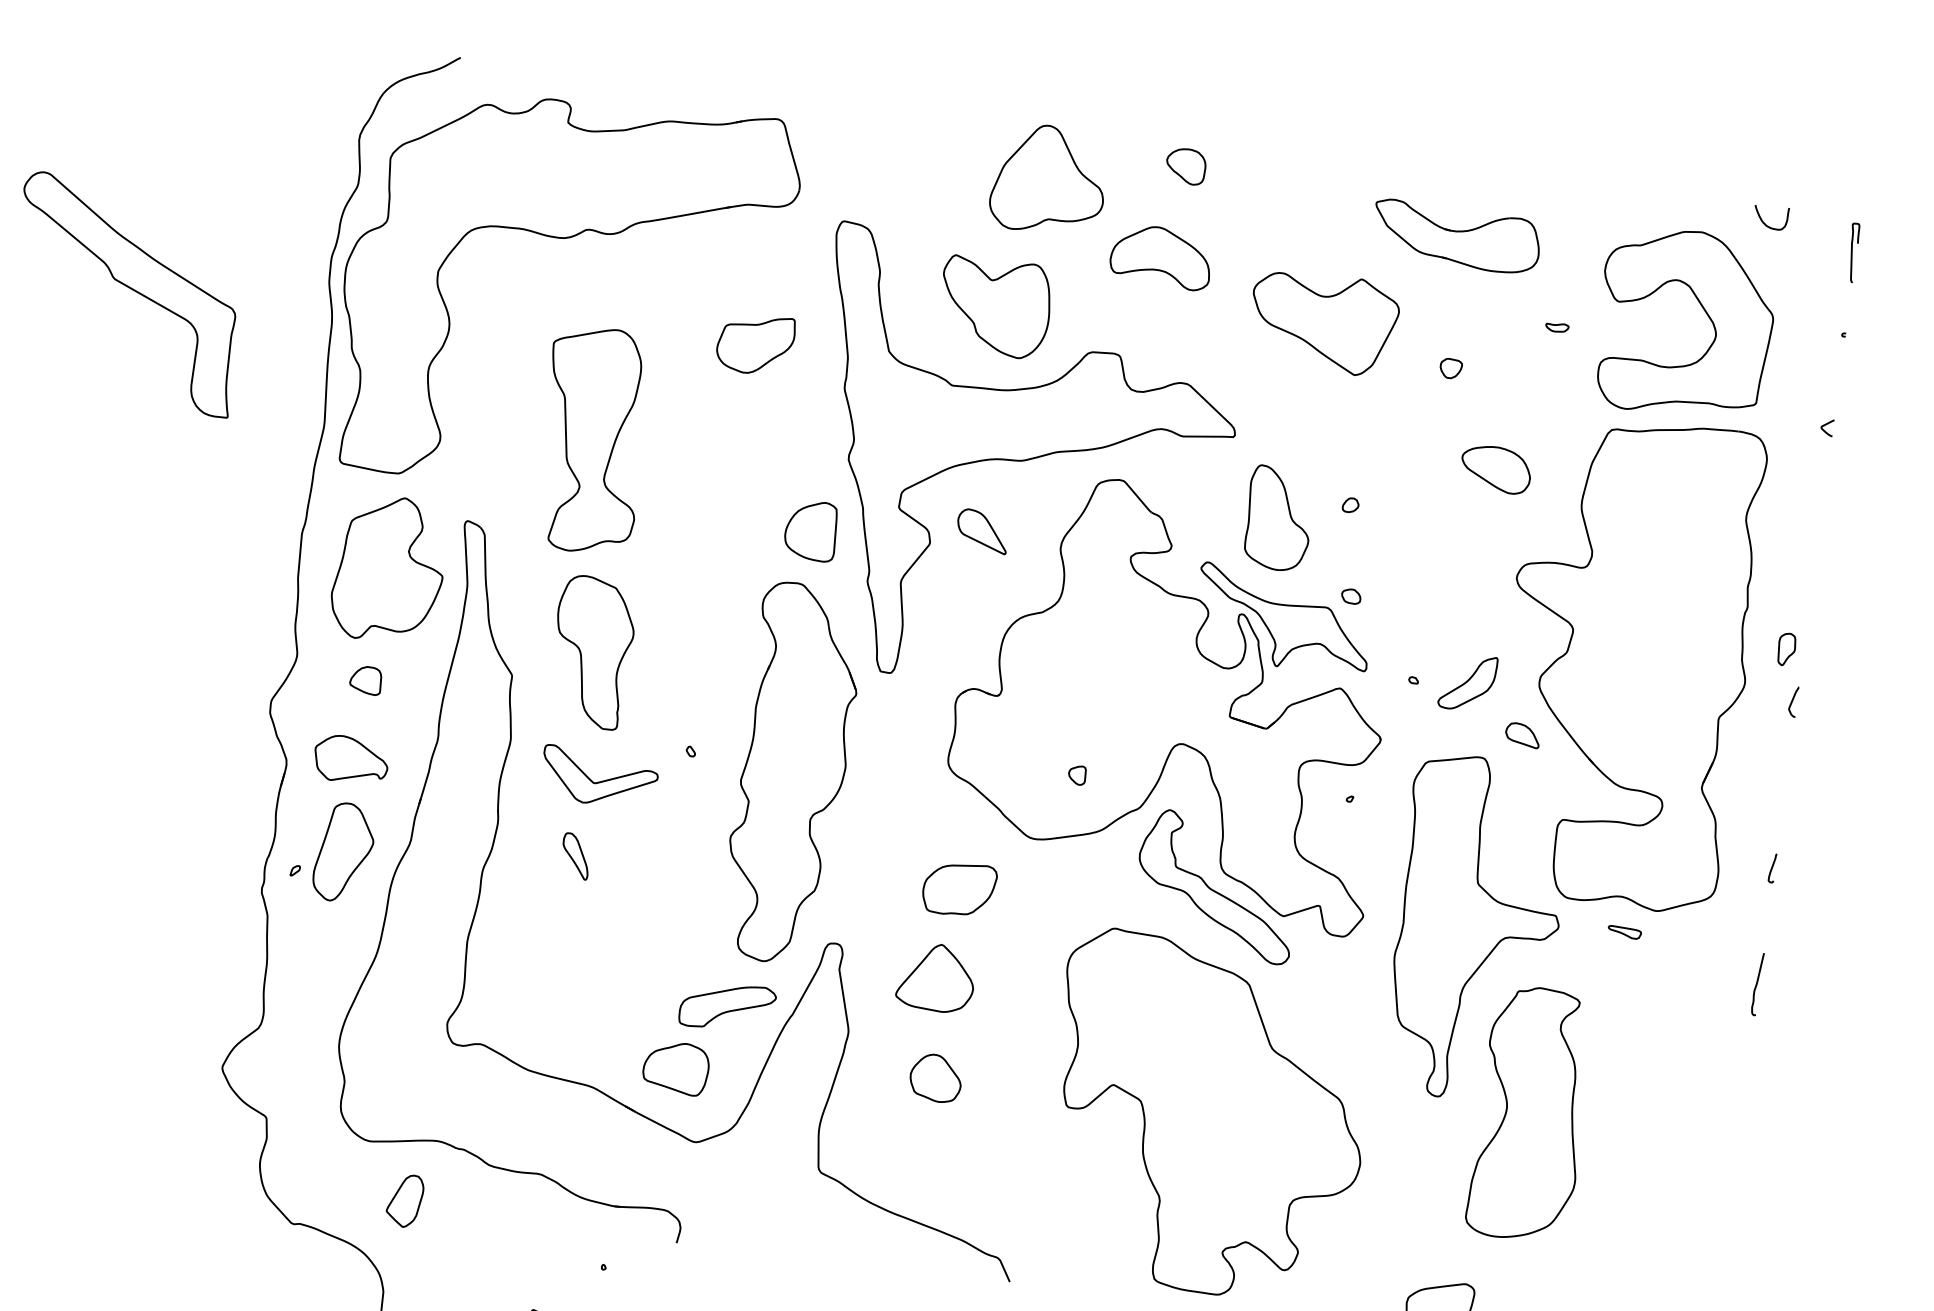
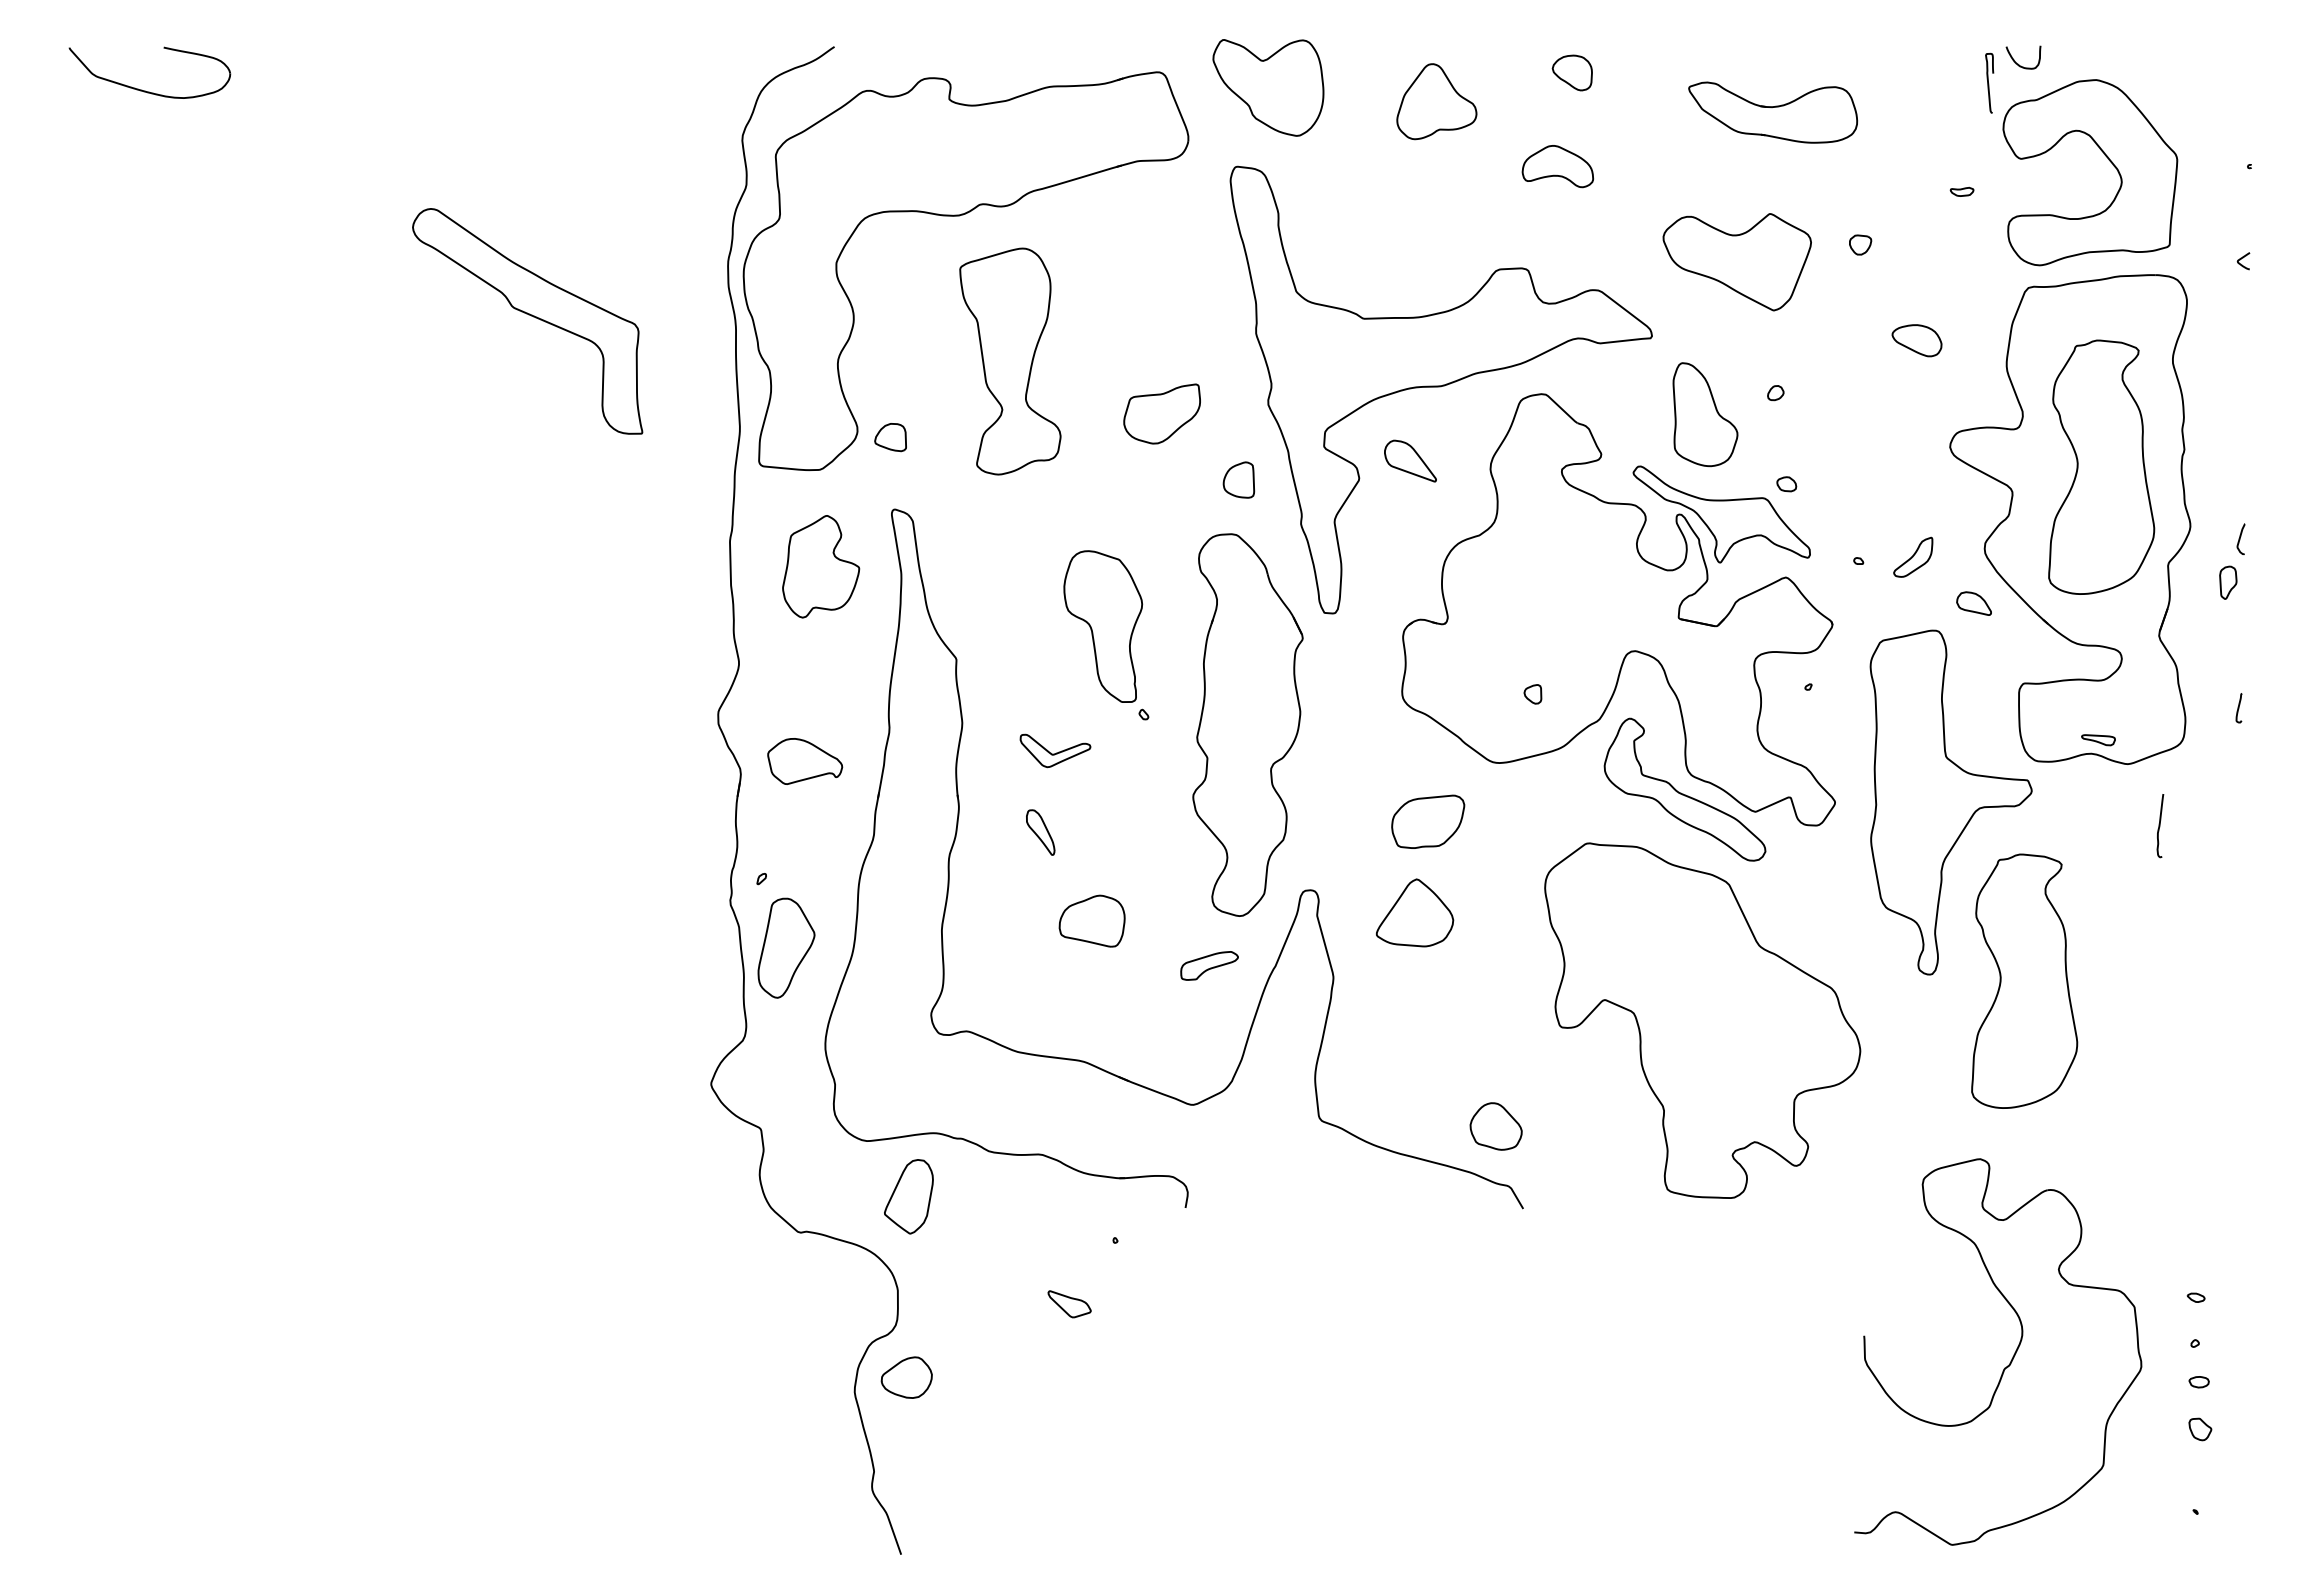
part: (1048, 179) -> (1436, 101), size x0.7
curve: (1765, 223) -> (2018, 63), moved
part: (1457, 236) -> (1773, 112), moved
curve: (1852, 251) -> (1988, 82), moved
part: (1160, 257) -> (1557, 166), size x0.7
part: (995, 307) -> (1268, 87), moved
part: (1323, 323) -> (1736, 262), moved
part: (755, 343) -> (1161, 413), moved
part: (593, 440) -> (1010, 361), moved
part: (1495, 469) -> (1916, 340), size x0.7
part: (810, 530) -> (1238, 479), size x0.6
part: (388, 568) -> (820, 566), size x0.7
part: (1663, 614) -> (2101, 466), added
part: (1786, 649) -> (2228, 582), moved
part: (592, 652) -> (1103, 626), moved
part: (365, 680) -> (890, 437), moved
part: (1468, 683) -> (1913, 557), size x0.7
part: (599, 777) -> (1055, 750), size x0.6
part: (344, 851) -> (786, 947), moved
part: (1624, 932) -> (2098, 740), moved
curve: (1757, 984) -> (2160, 826), moved
part: (727, 1006) -> (1209, 965), size x0.6
part: (675, 1067) -> (1091, 920), moved
part: (935, 1078) -> (1495, 1126), moved
part: (405, 1200) -> (909, 1196), size x1.4

